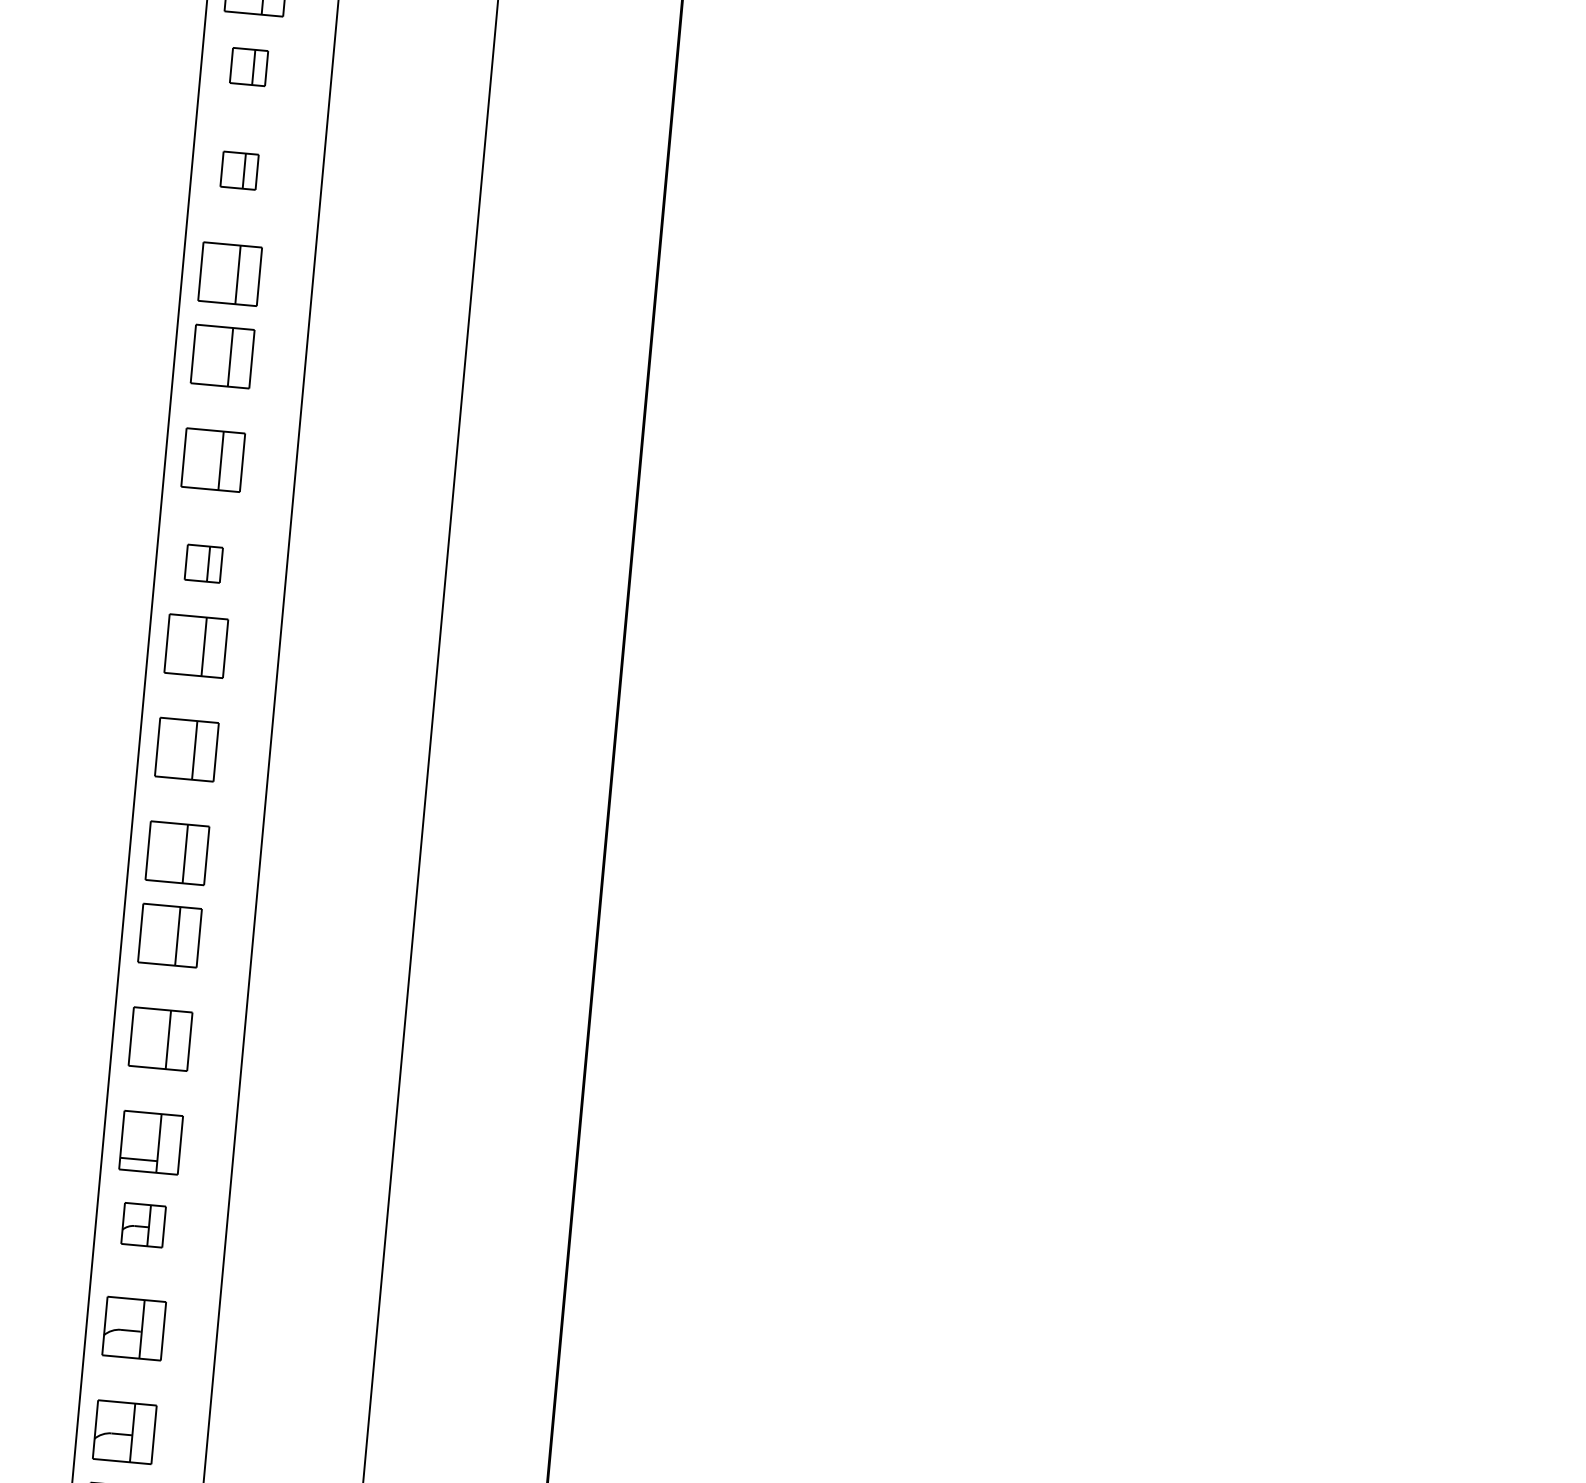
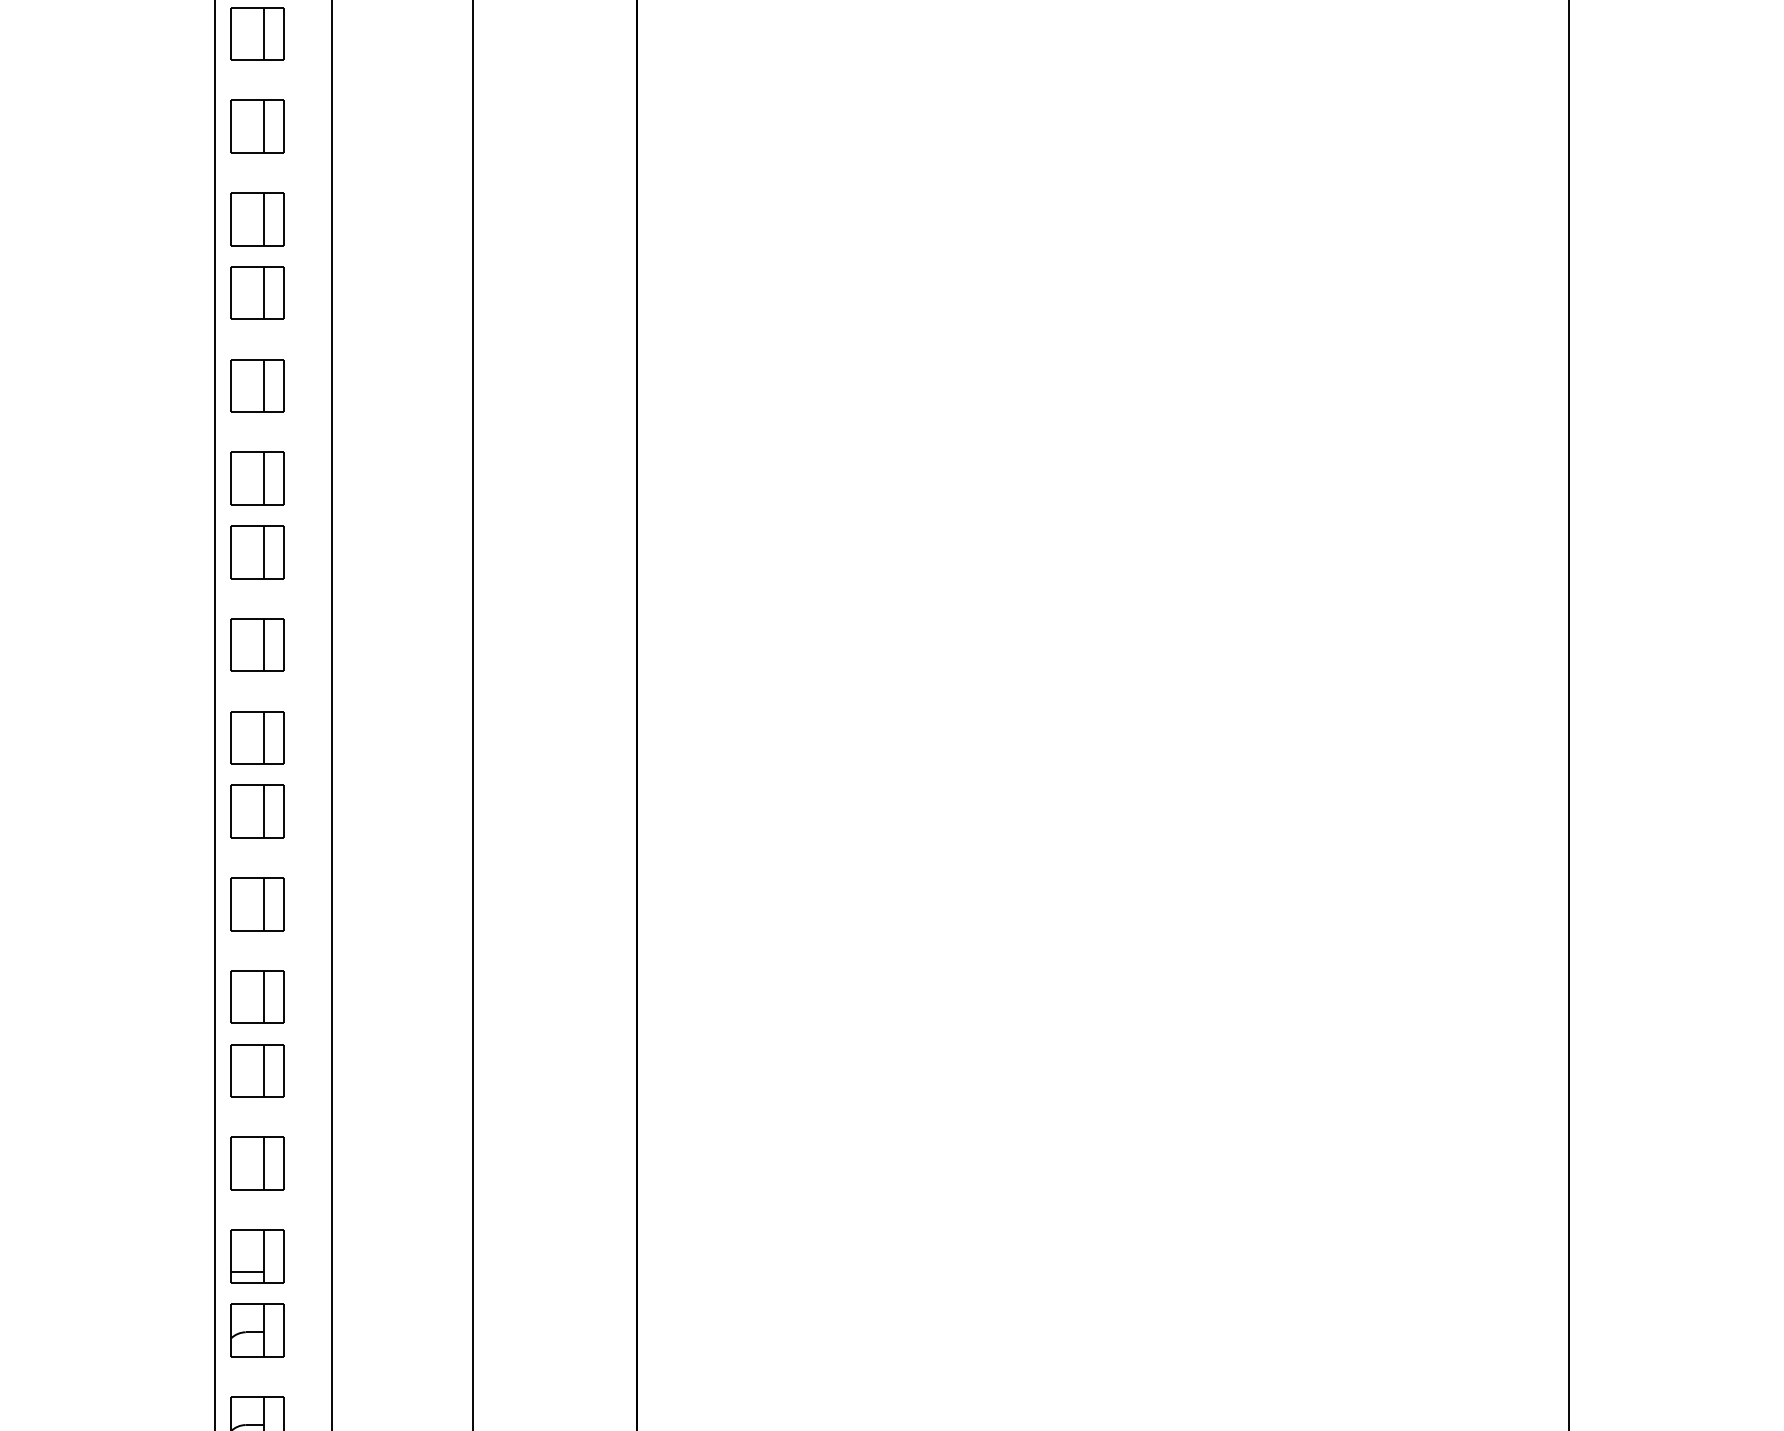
part: (249, 66) -> (257, 292), size x1.67
part: (239, 170) -> (257, 385), size x1.67
part: (203, 563) -> (257, 737), size x1.67
part: (143, 1225) -> (257, 1330), size x1.43

